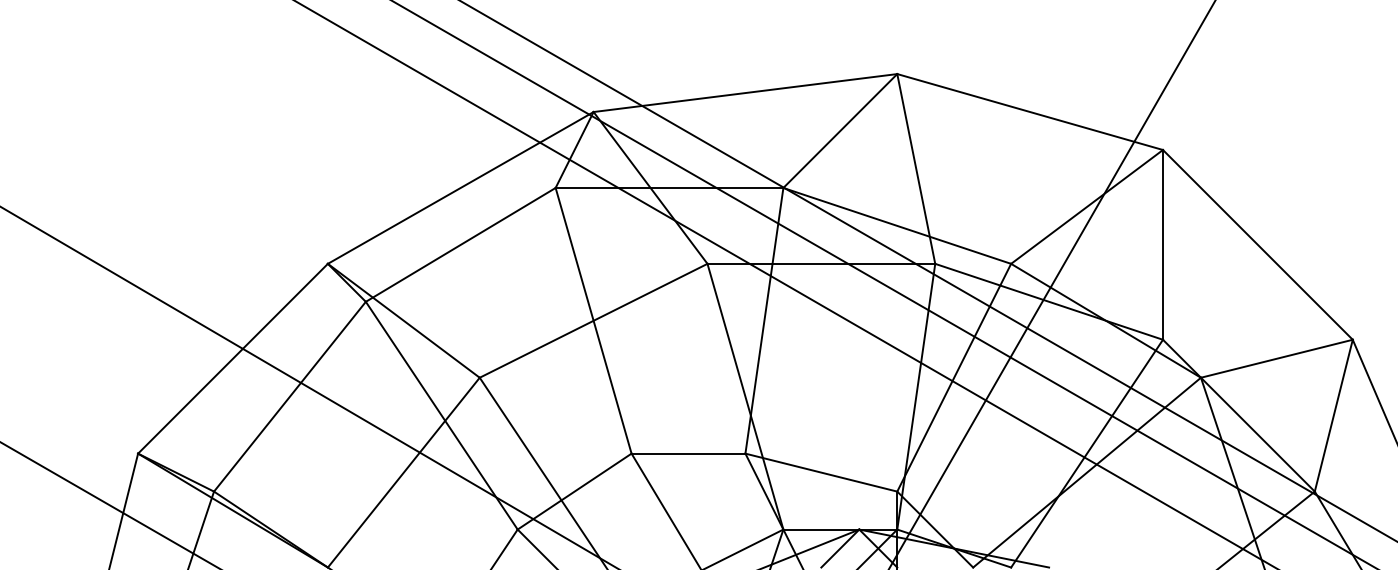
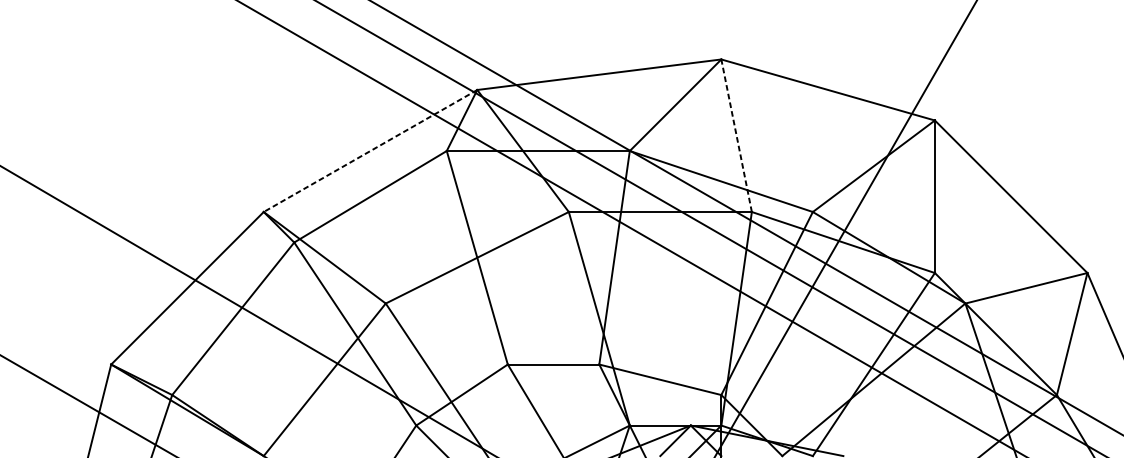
line: (916, 168) -> (736, 135), solid -> dashed
line: (460, 188) -> (370, 151), solid -> dashed

